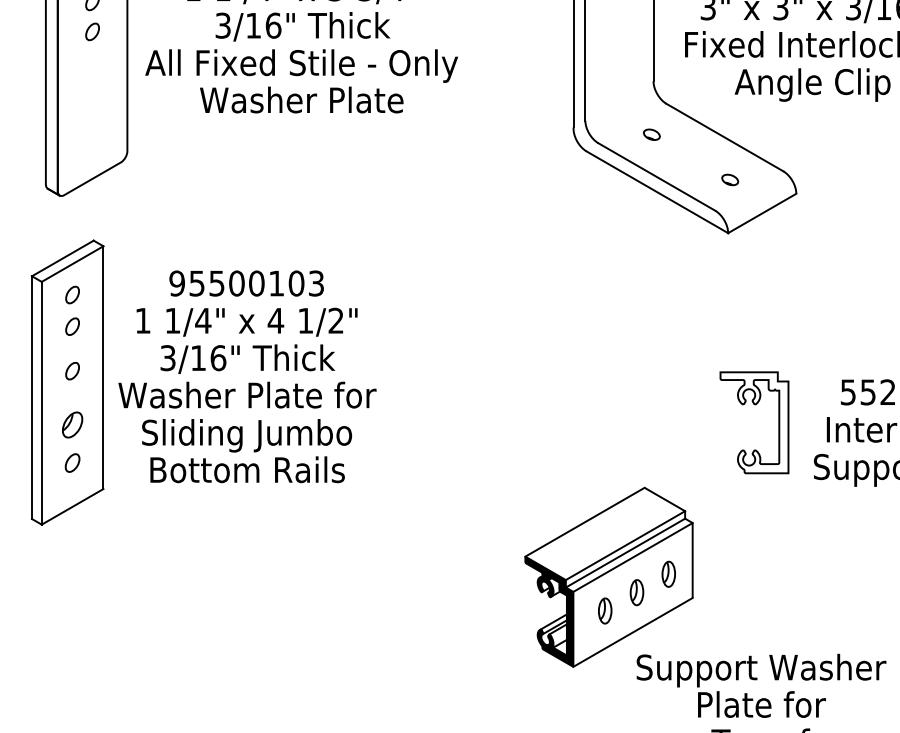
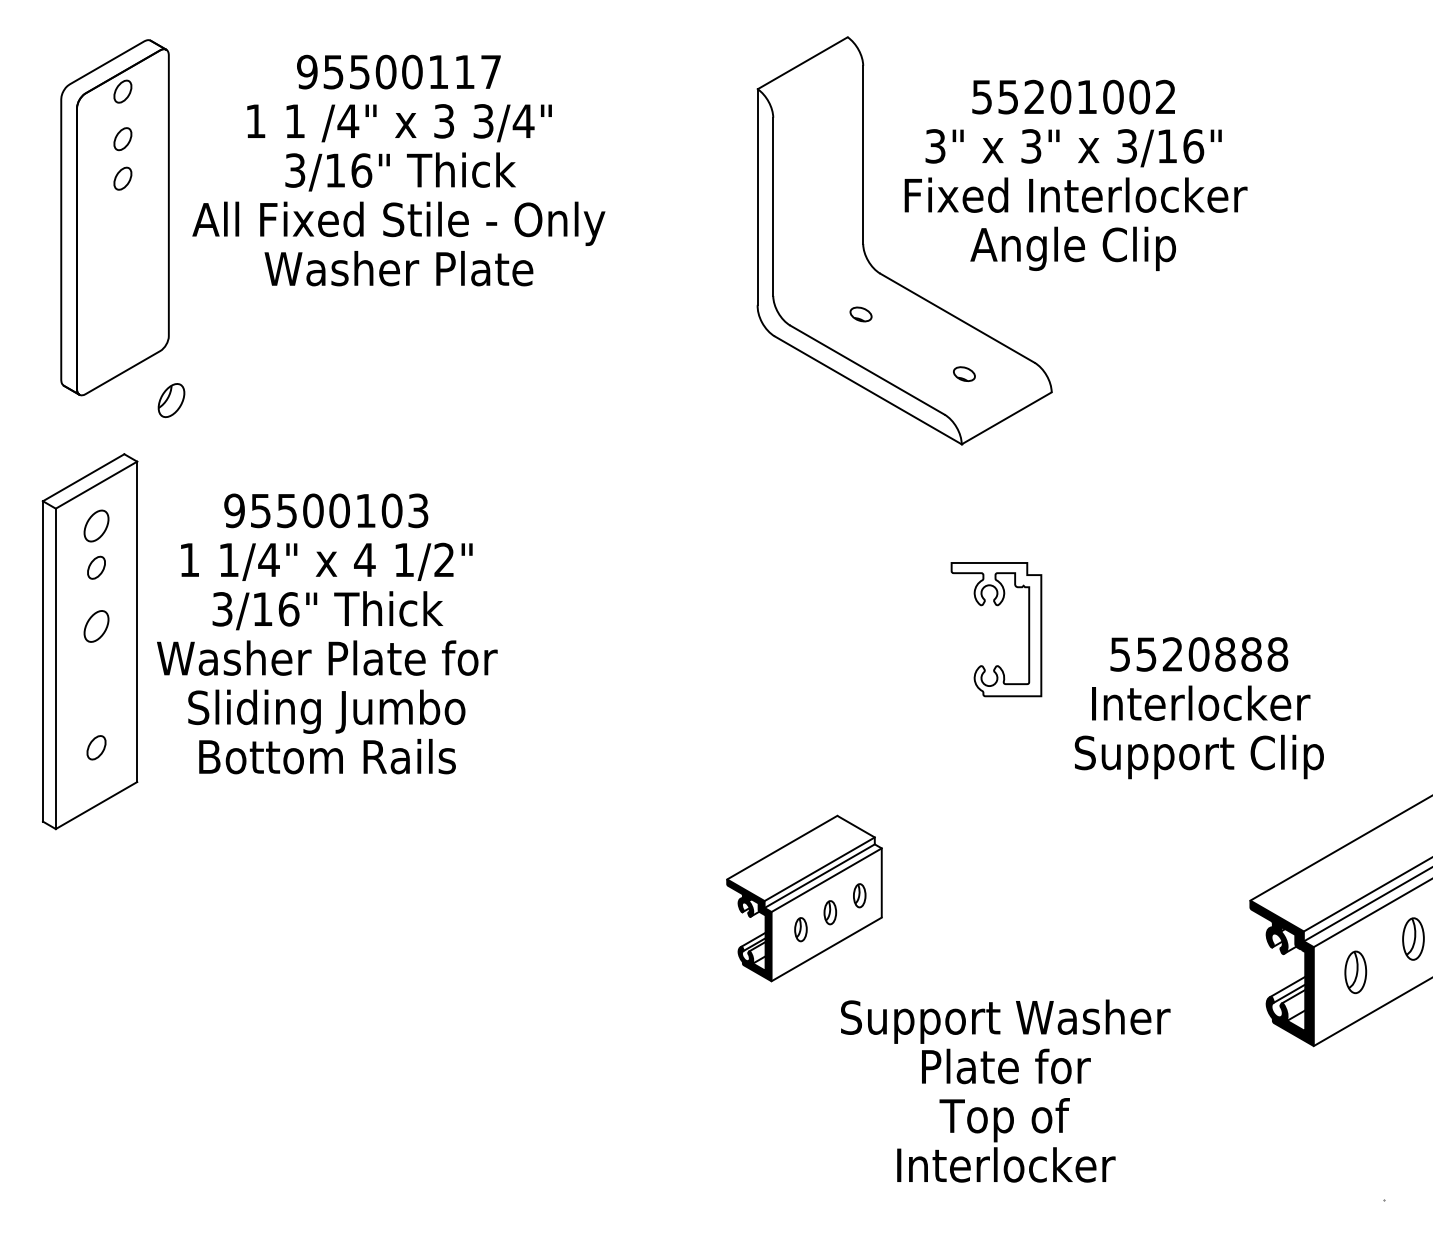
circle: (72, 294) -> (96, 525), size x1.4
circle: (72, 371) -> (96, 626), size x1.4
part: (755, 405) -> (997, 606), moved
part: (72, 424) -> (171, 400), moved
part: (609, 577) -> (804, 898), size x0.7

